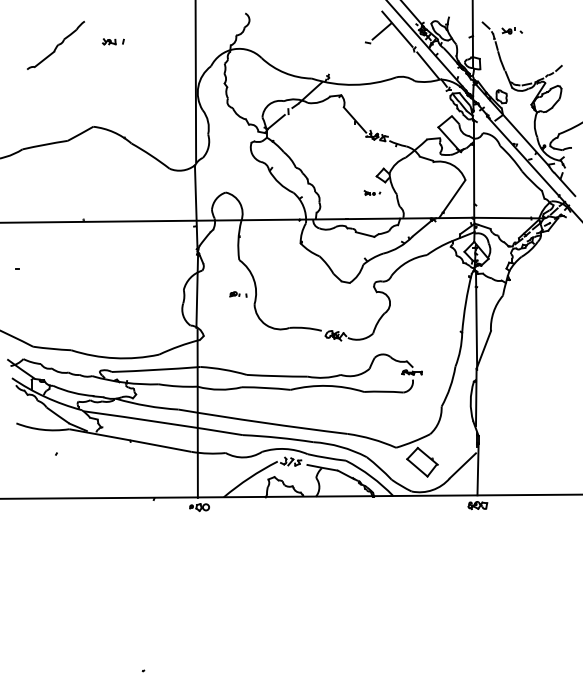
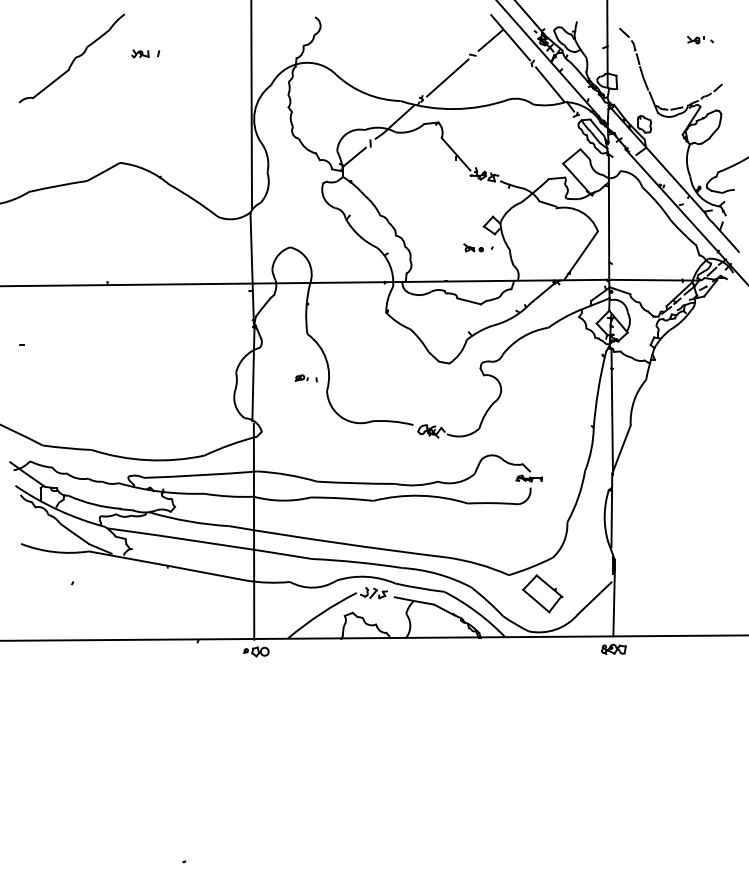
part: (512, 30) -> (700, 39), moved
part: (55, 45) -> (71, 58), size x1.43
line: (348, 60) -> (447, 77), added
part: (372, 192) -> (478, 247), size x1.43

